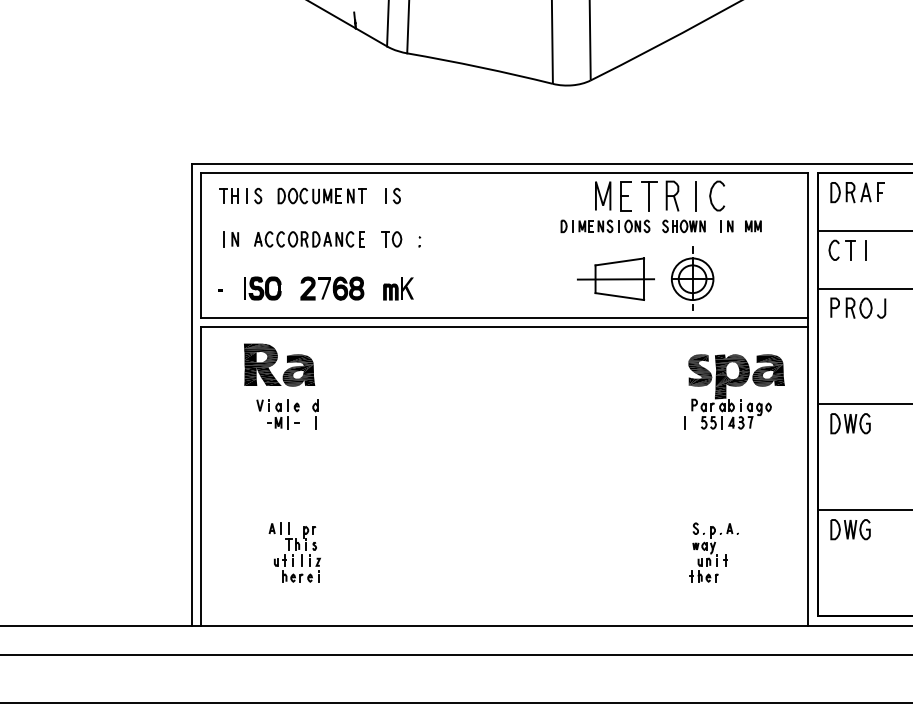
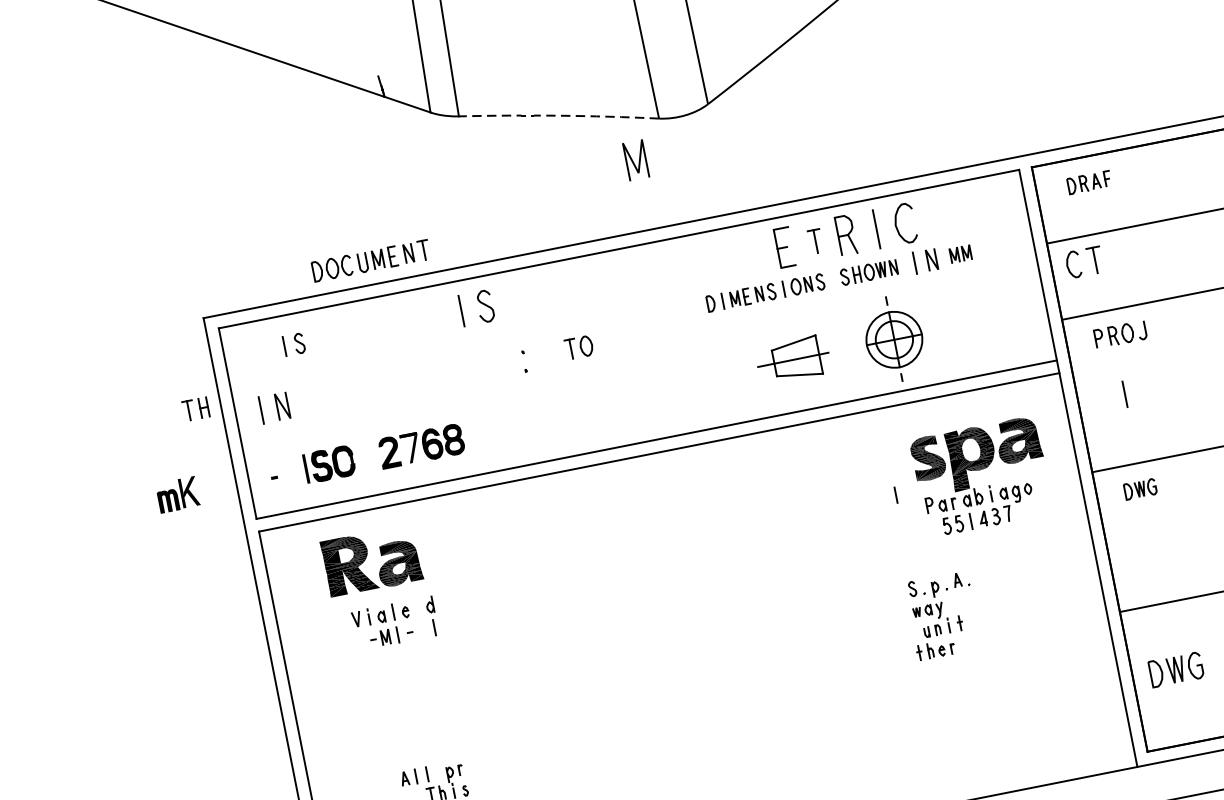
arc: (480, 67) -> (559, 115), solid -> dashed
part: (857, 192) -> (1089, 182), size x0.6
part: (228, 195) -> (195, 408), moved
line: (601, 195) -> (633, 160), moved
part: (321, 196) -> (370, 261), moved
part: (392, 196) -> (476, 309), size x1.6
part: (649, 196) -> (815, 241), size x0.6
part: (726, 226) -> (925, 261), size x1.4
part: (231, 239) -> (275, 407), size x1.4
part: (309, 239) -> (378, 387), removed
part: (391, 239) -> (579, 347), moved
part: (419, 241) -> (524, 361), size x1.6
line: (865, 250) -> (1124, 394), moved
part: (615, 278) -> (792, 358), size x0.7
part: (398, 288) -> (177, 494), moved
part: (858, 307) -> (1120, 333), size x0.7
line: (684, 422) -> (894, 494), moved
part: (850, 423) -> (1140, 488), size x0.6
part: (850, 529) -> (1176, 669), moved
part: (713, 552) -> (942, 615), moved

